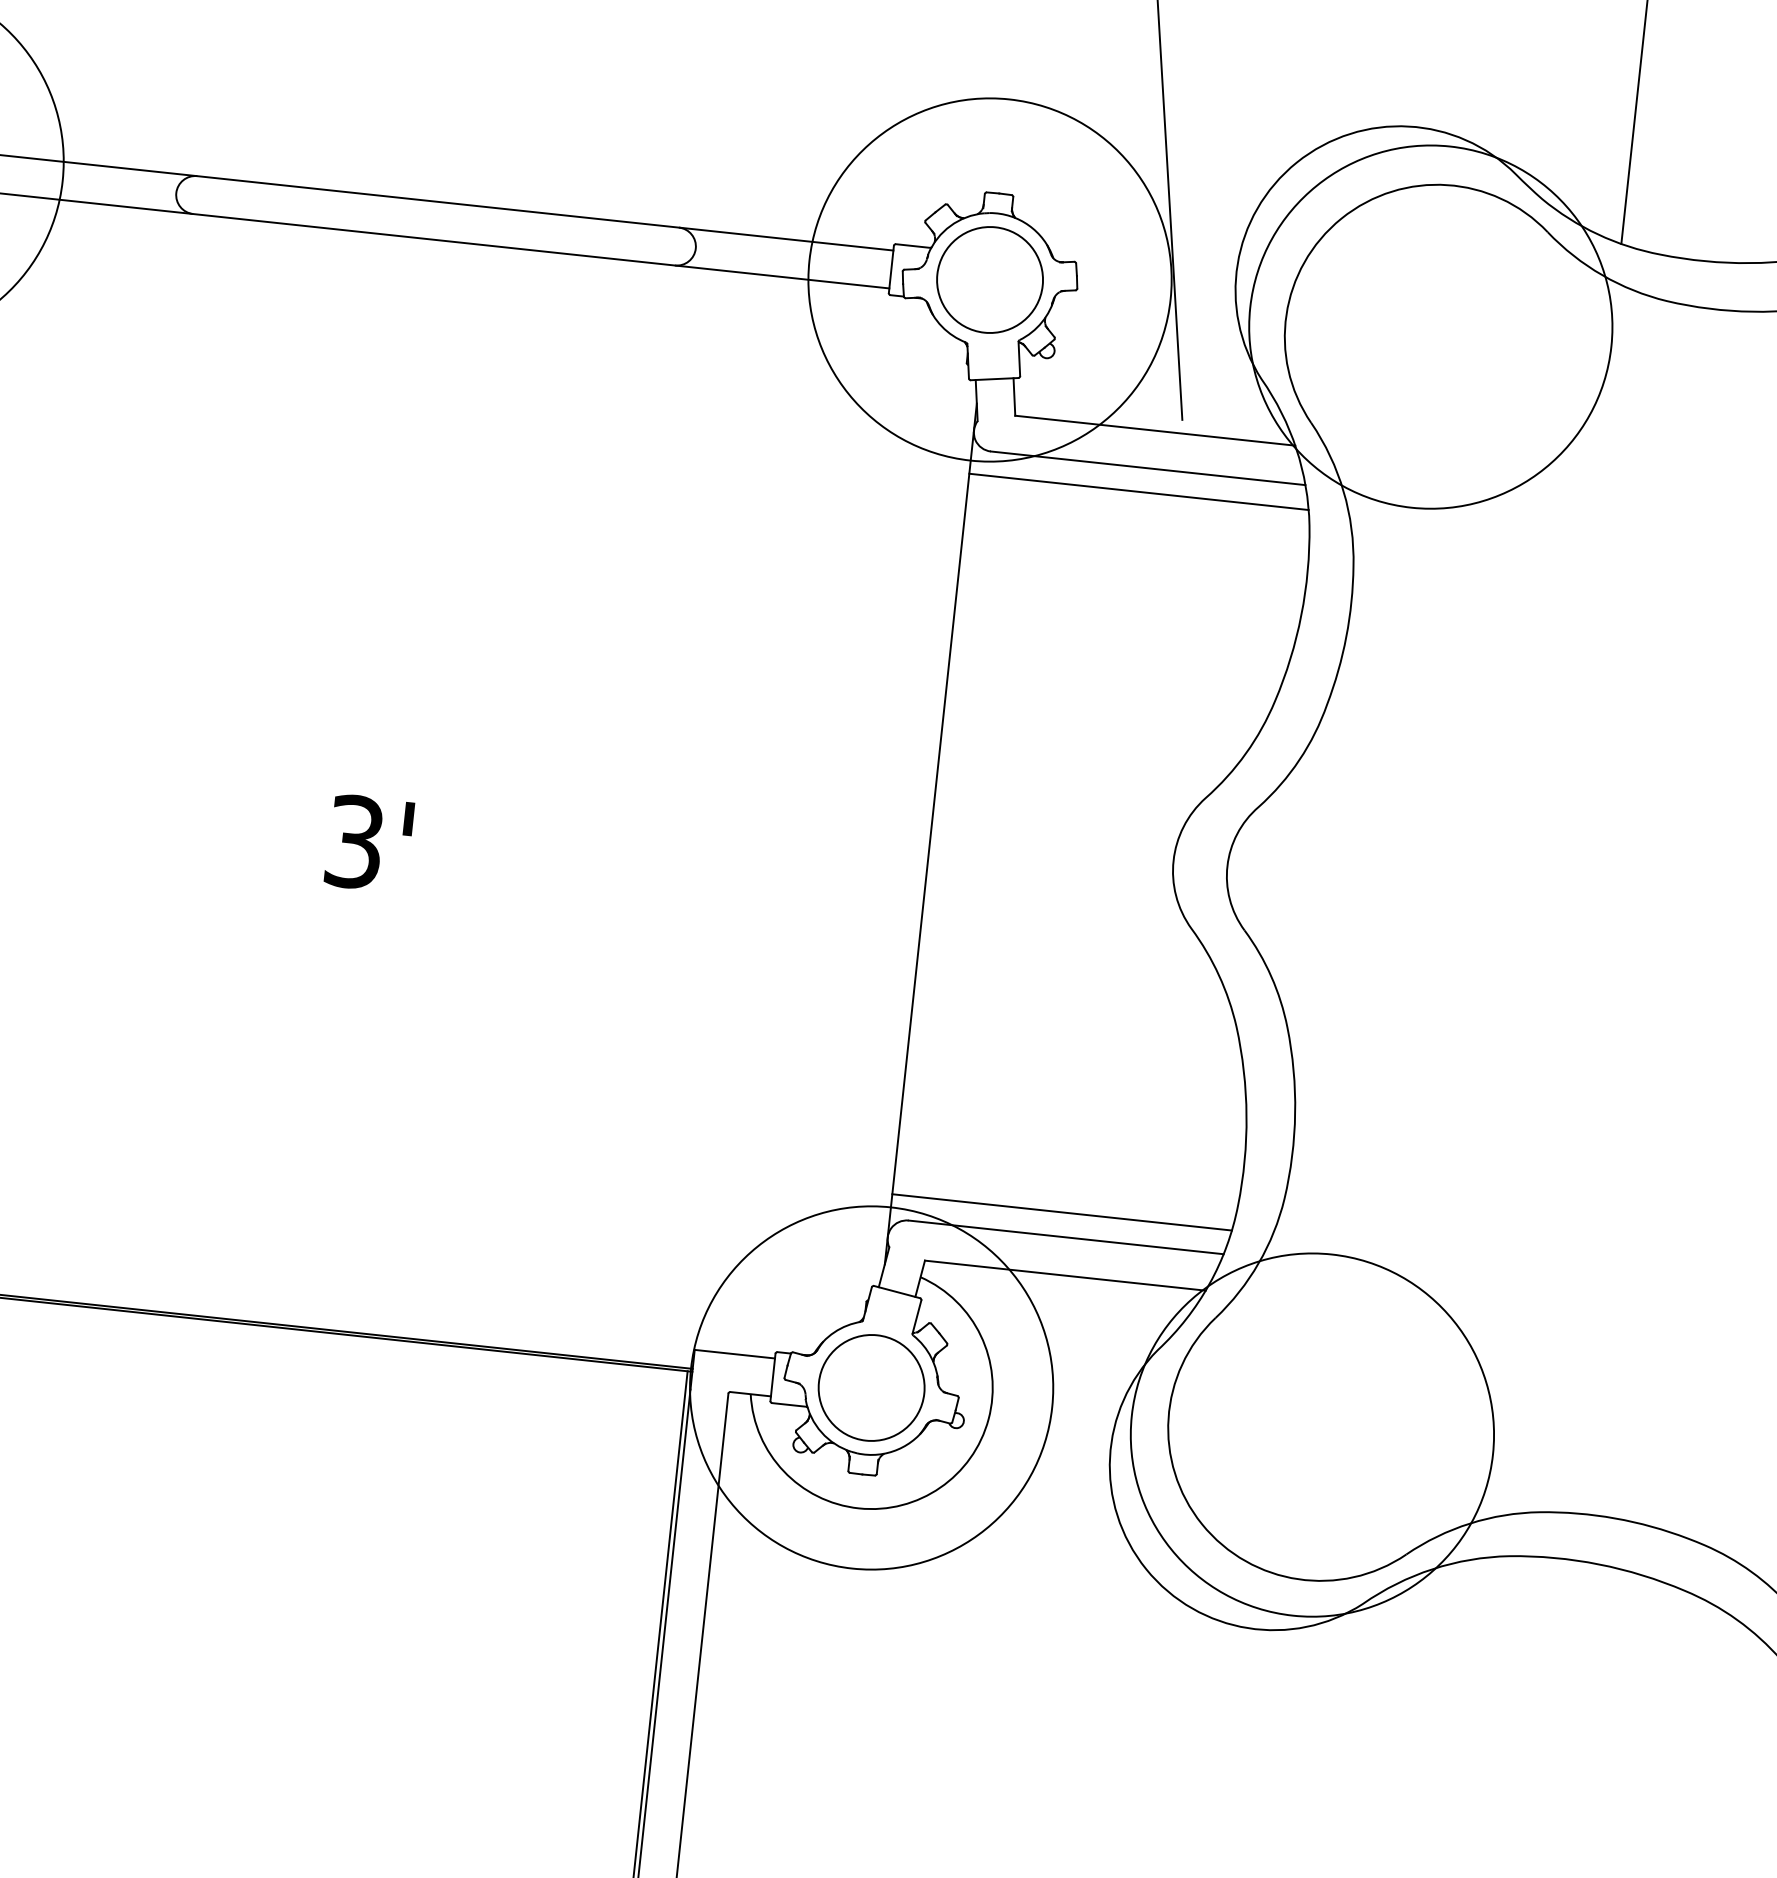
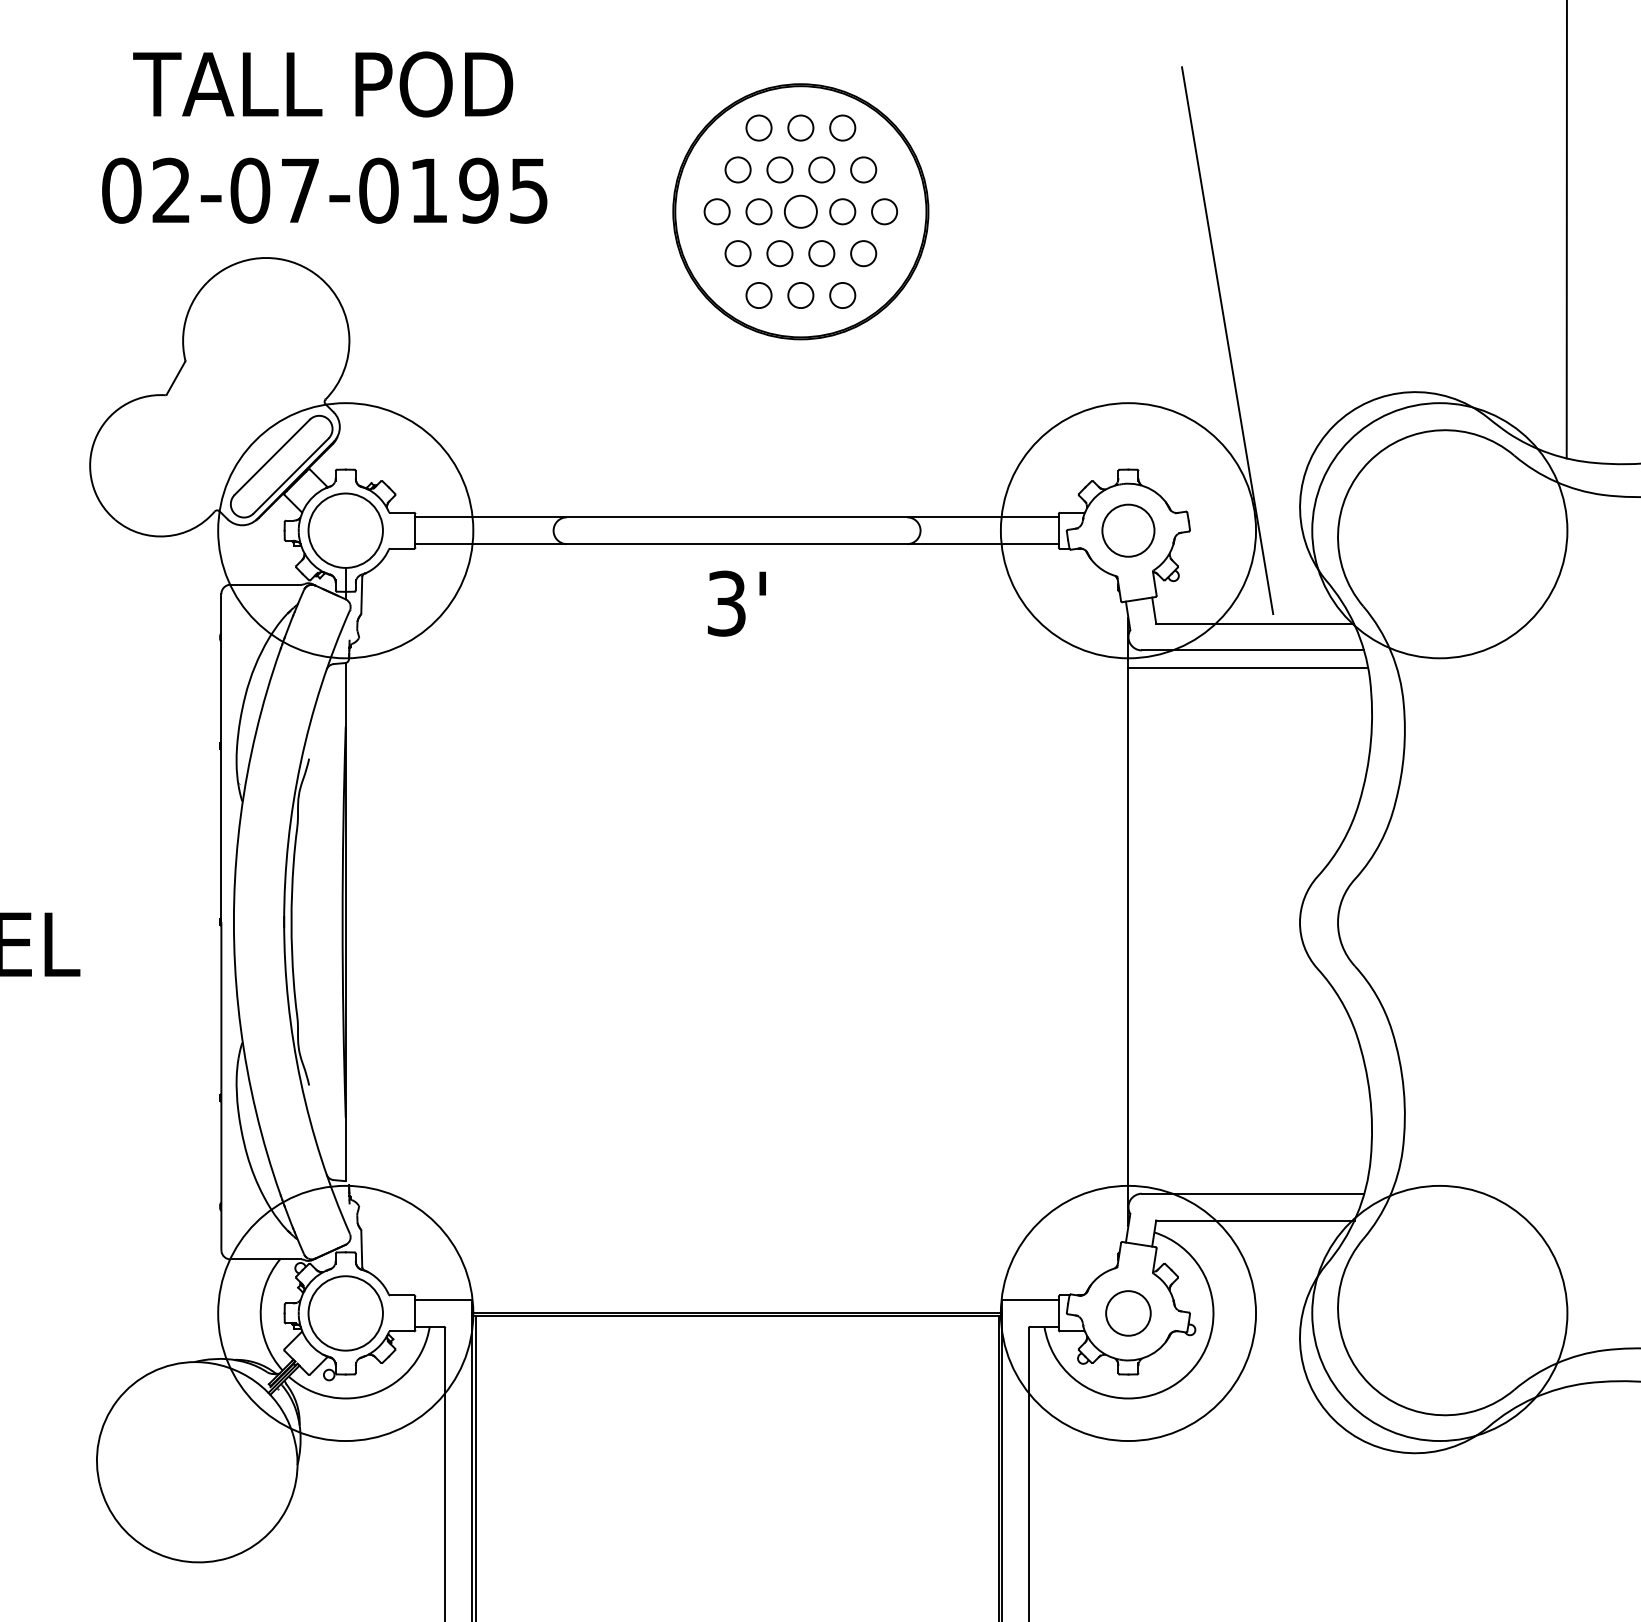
circle: (990, 279) -> (1128, 530), size x0.7
text: (368, 843) -> (736, 603), moved
line: (1062, 1212) -> (1248, 1176), removed
circle: (871, 1388) -> (1128, 1313), size x0.6

